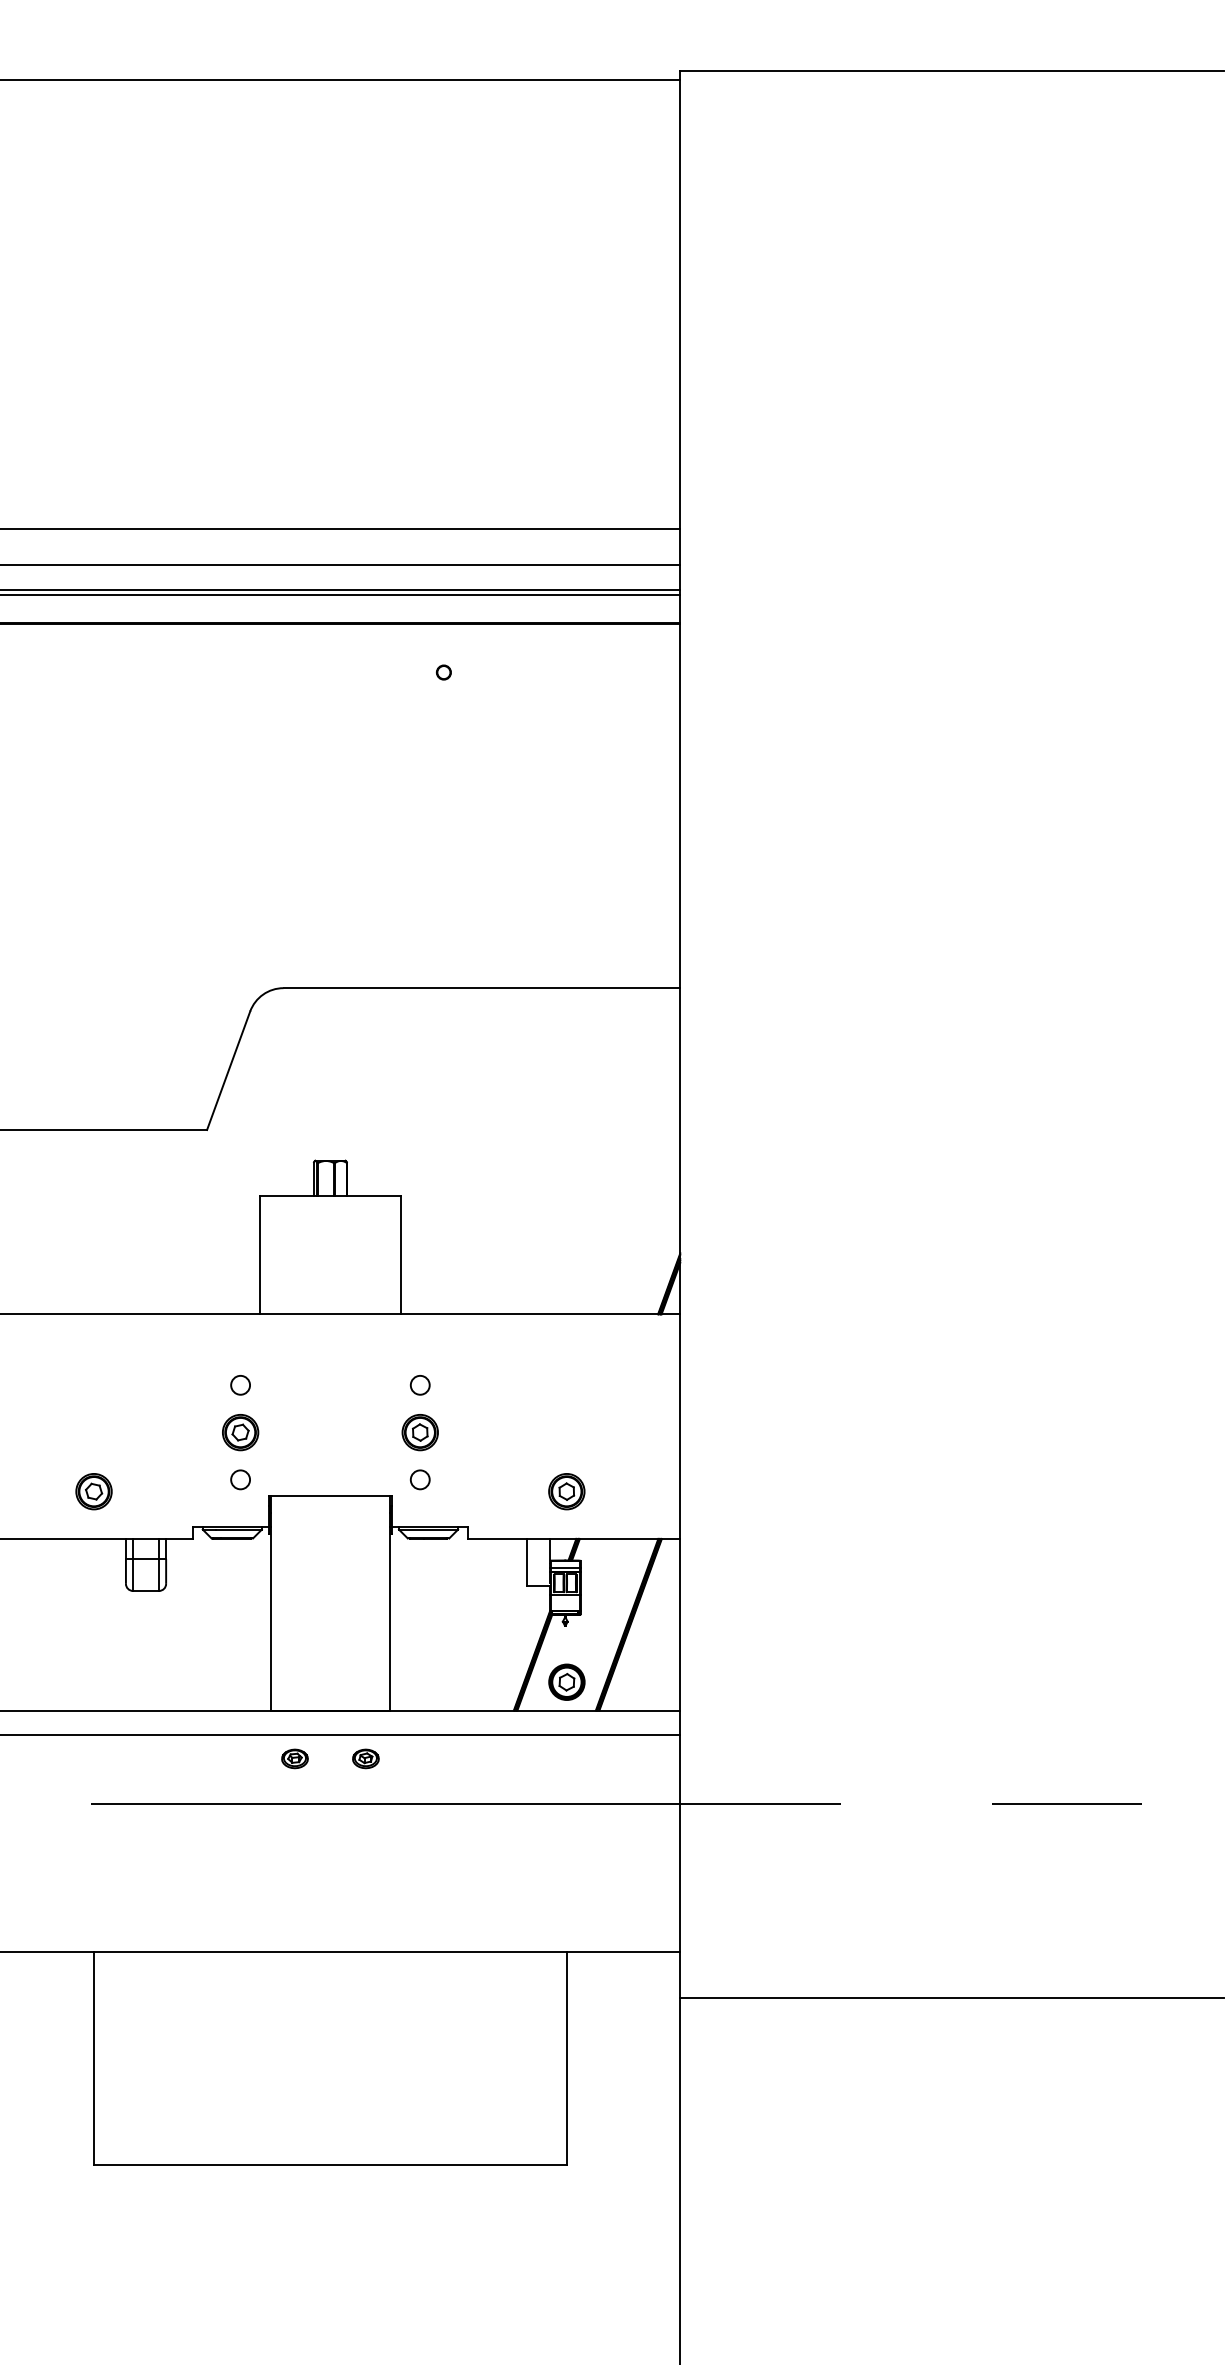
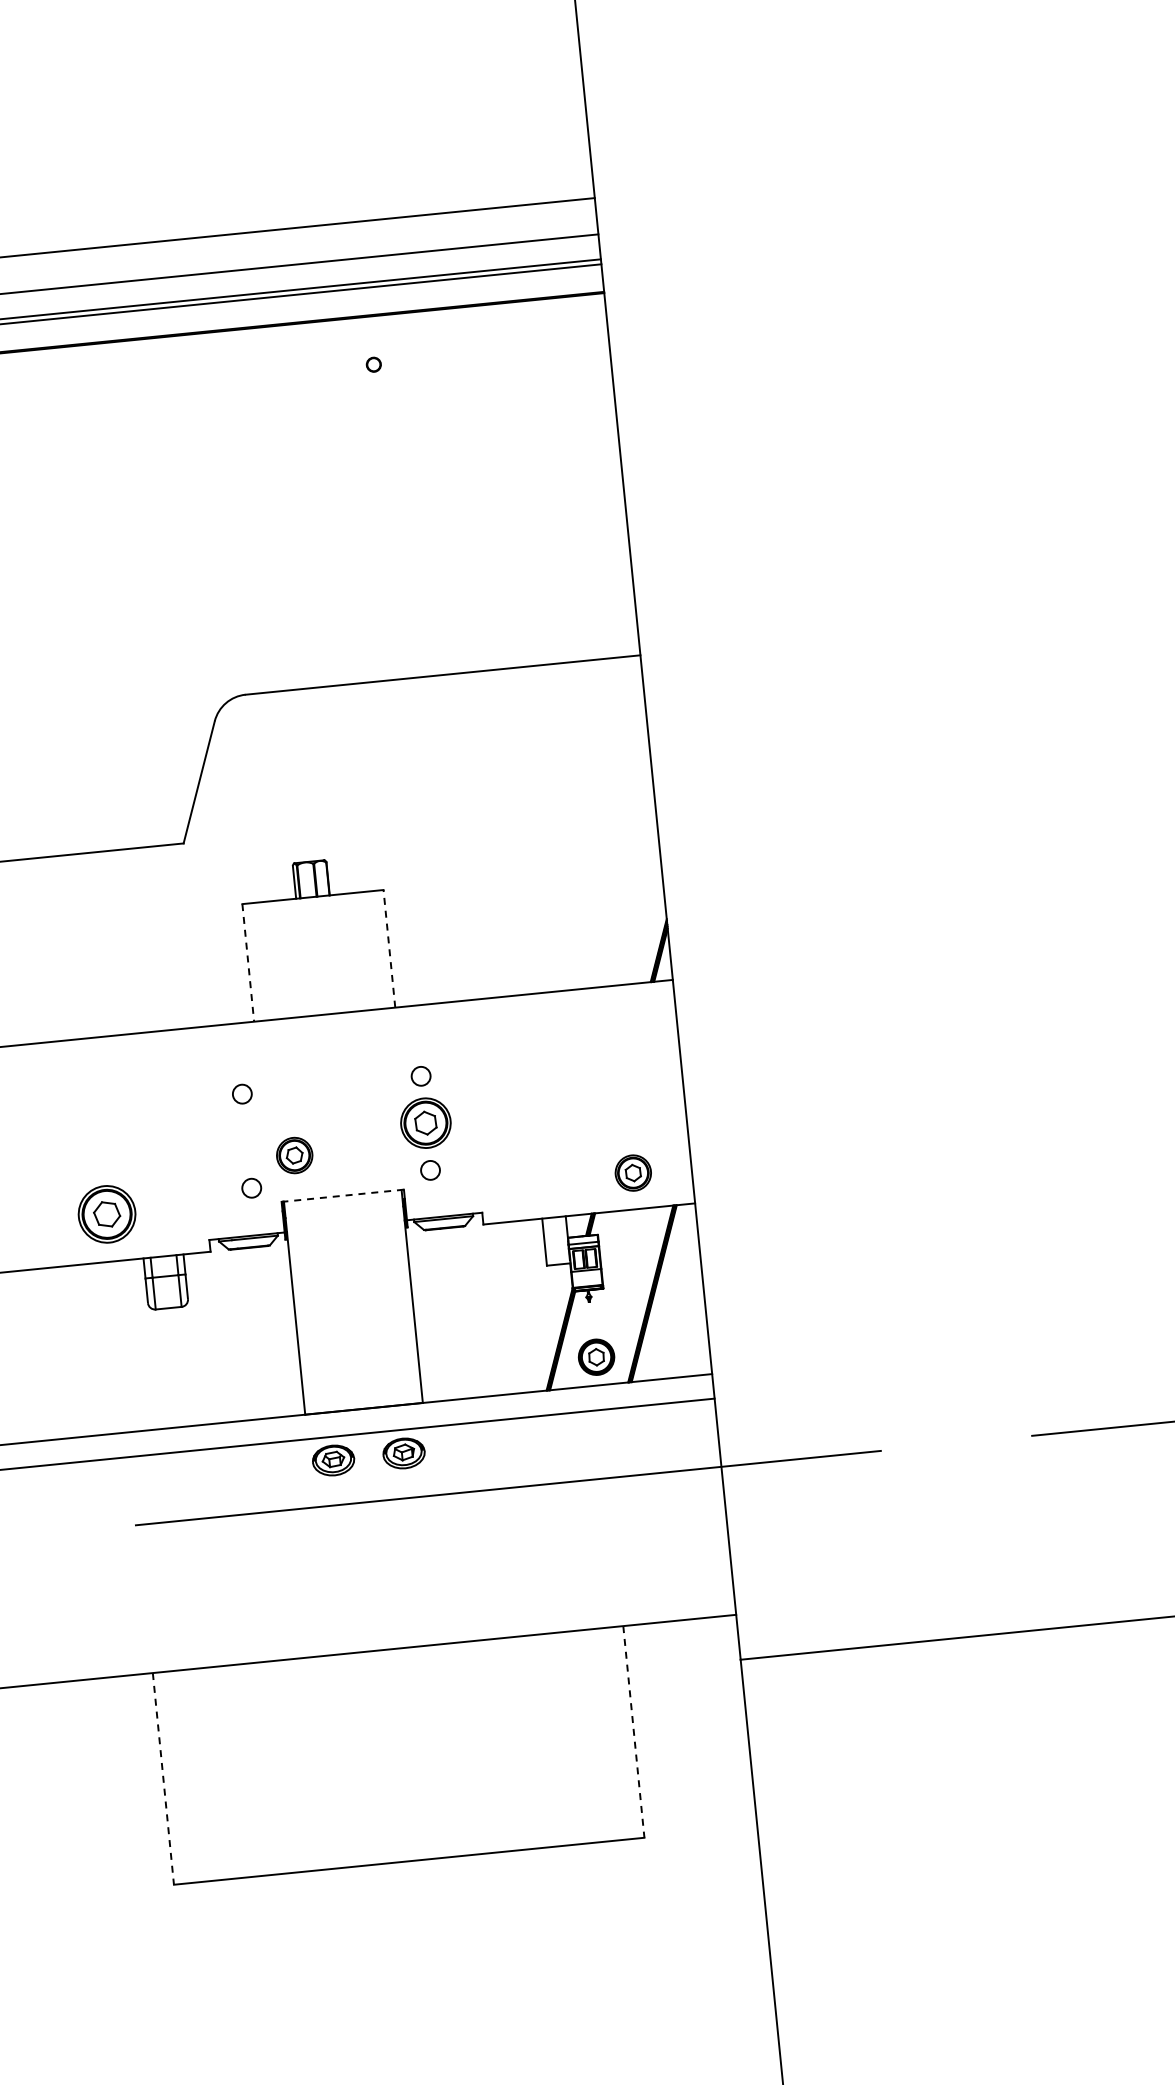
line: (401, 1254) -> (389, 948), solid -> dashed
line: (259, 1255) -> (248, 963), solid -> dashed
part: (240, 1432) -> (294, 1155), moved
part: (419, 1432) -> (425, 1123), size x1.4
part: (93, 1491) -> (106, 1214), size x1.6
part: (566, 1491) -> (633, 1172), moved
line: (329, 1496) -> (341, 1195), solid -> dashed
part: (294, 1758) -> (333, 1460), size x1.6
part: (365, 1758) -> (403, 1453), size x1.6
line: (94, 2059) -> (163, 1779), solid -> dashed
line: (566, 2059) -> (633, 1732), solid -> dashed

